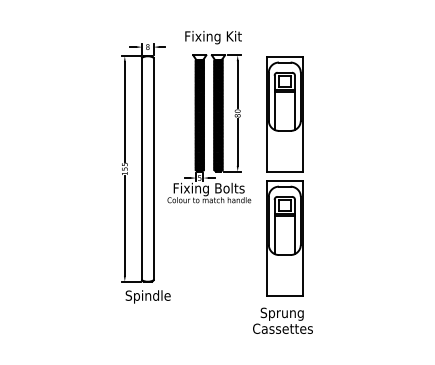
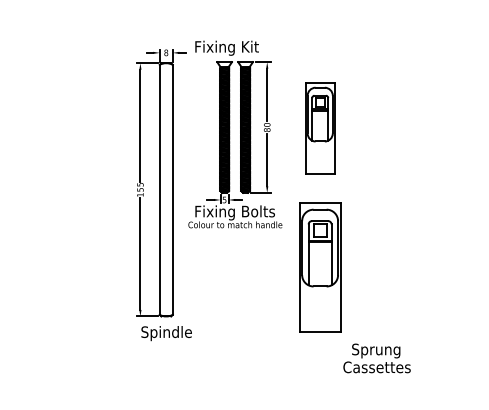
text: (213, 36) -> (226, 47), moved
part: (285, 114) -> (320, 128), size x0.7
text: (282, 320) -> (376, 358), moved

